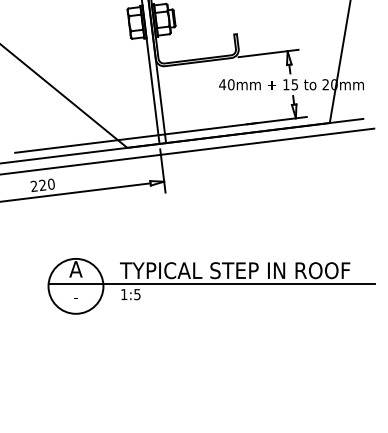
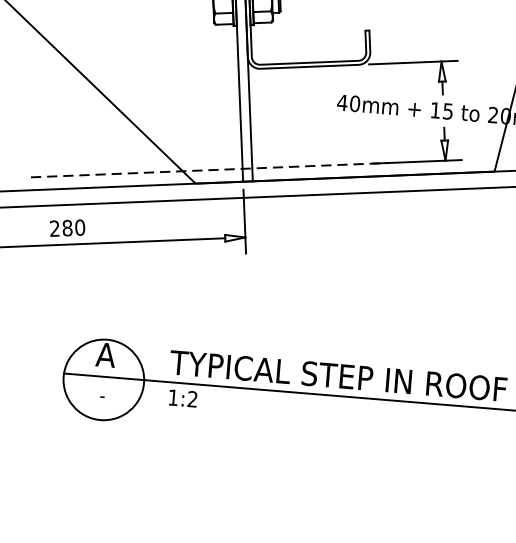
line: (136, 137) -> (210, 169), solid -> dashed
text: (42, 184) -> (67, 226), 220 -> 280
text: (137, 294) -> (192, 399), 1:5 -> 1:2

